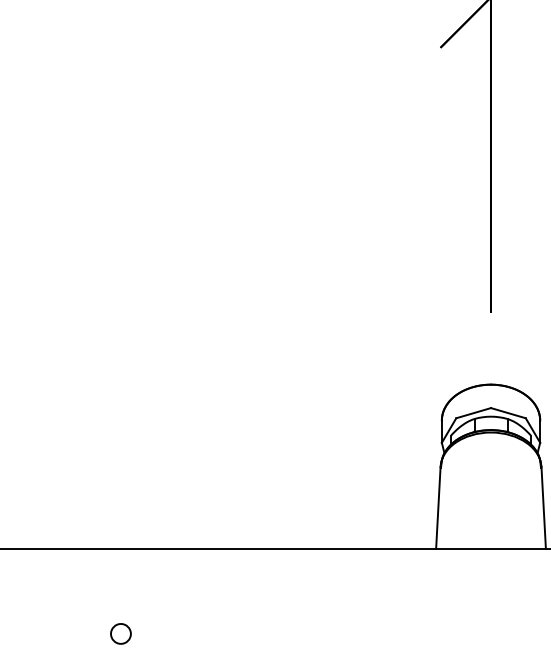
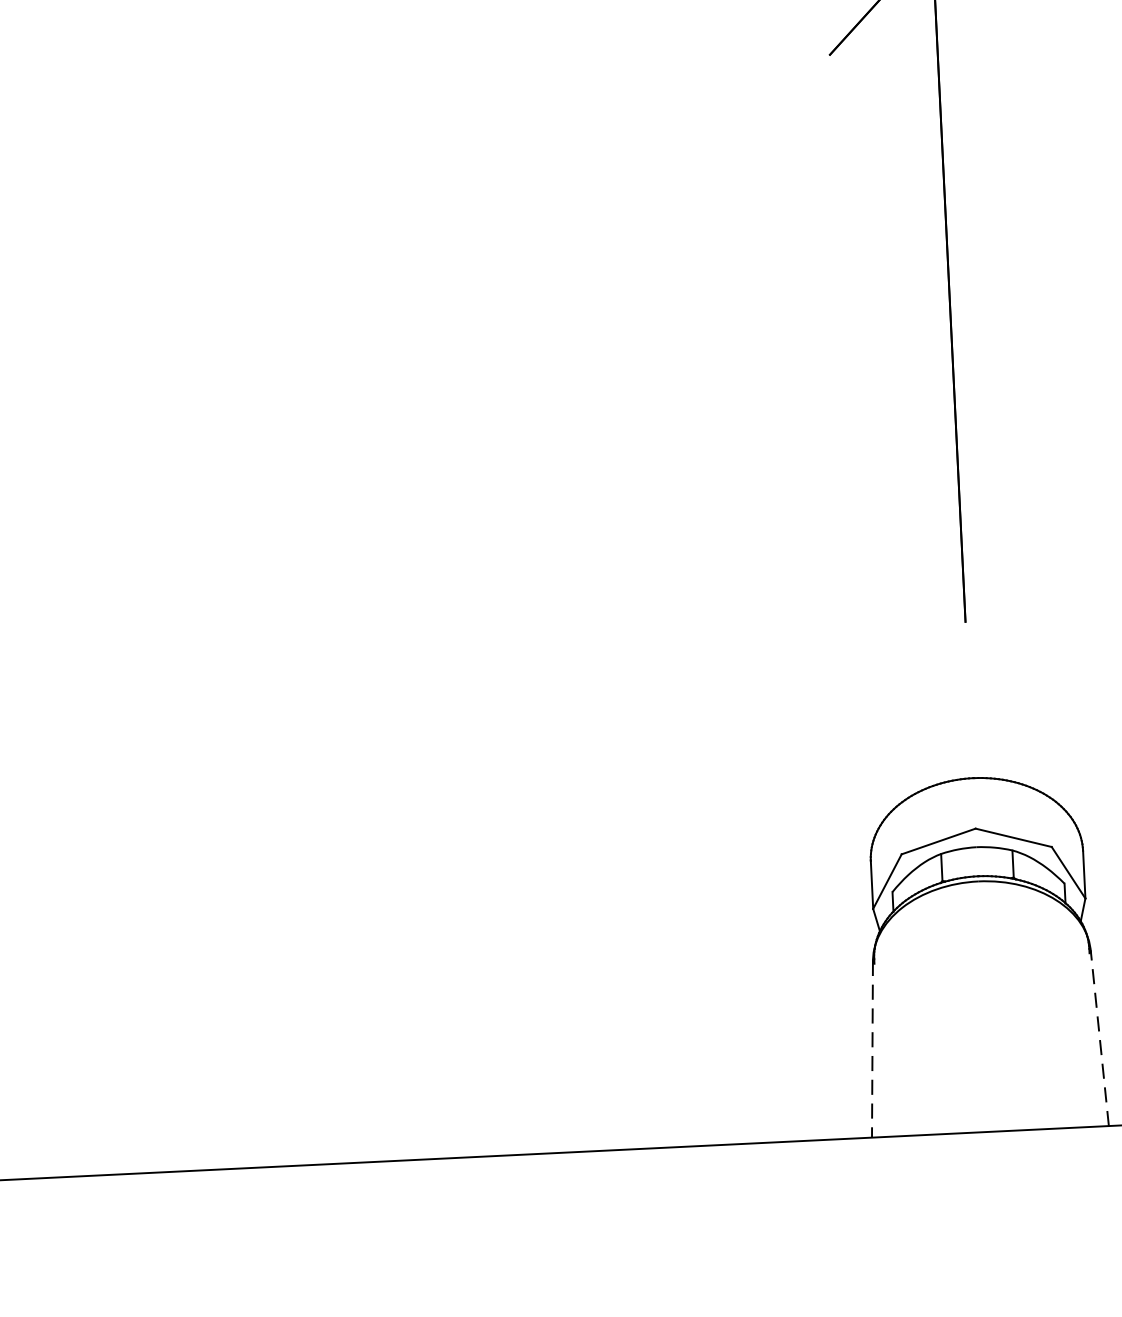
line: (438, 507) -> (872, 1048), solid -> dashed
line: (543, 507) -> (1099, 1037), solid -> dashed

